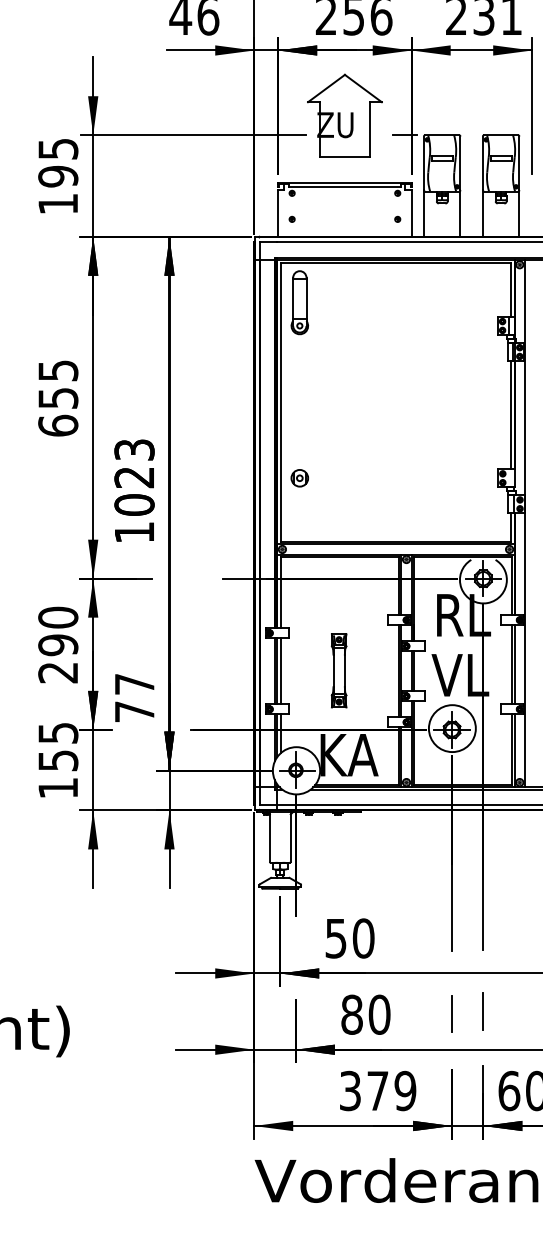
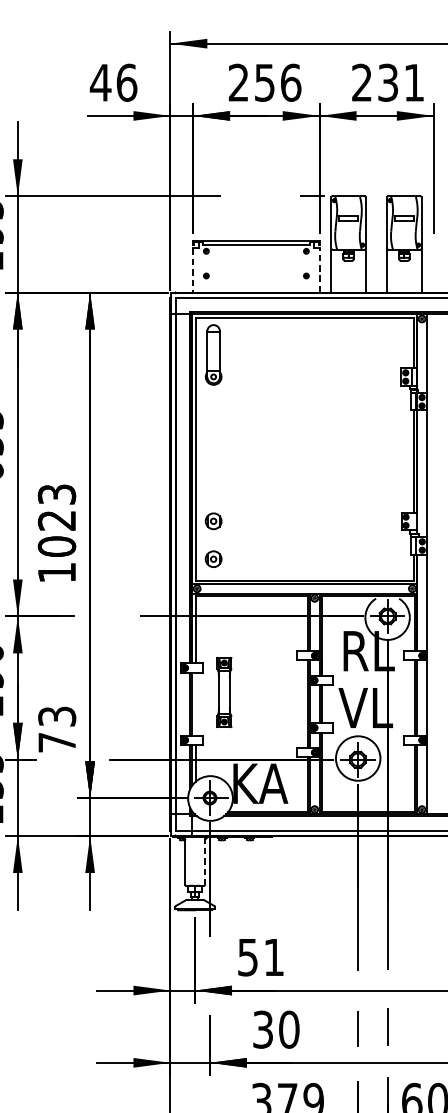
part: (344, 115) -> (255, 177), removed
line: (411, 213) -> (319, 270), solid -> dashed
line: (278, 214) -> (193, 271), solid -> dashed
part: (299, 518) -> (213, 559), added
part: (338, 670) -> (223, 692), moved
line: (280, 671) -> (195, 704), removed
text: (134, 684) -> (56, 716), 77 -> 73
line: (290, 837) -> (204, 861), solid -> dashed
text: (363, 938) -> (273, 957), 50 -> 51
text: (351, 1014) -> (262, 1029), 80 -> 30

